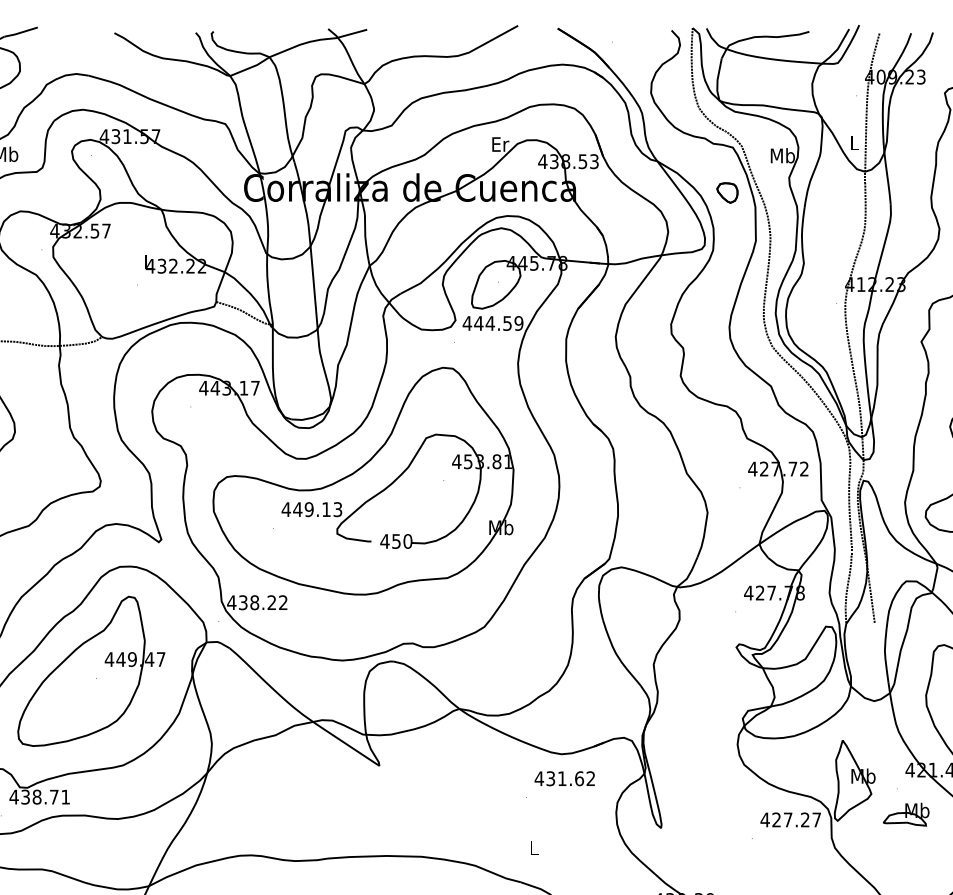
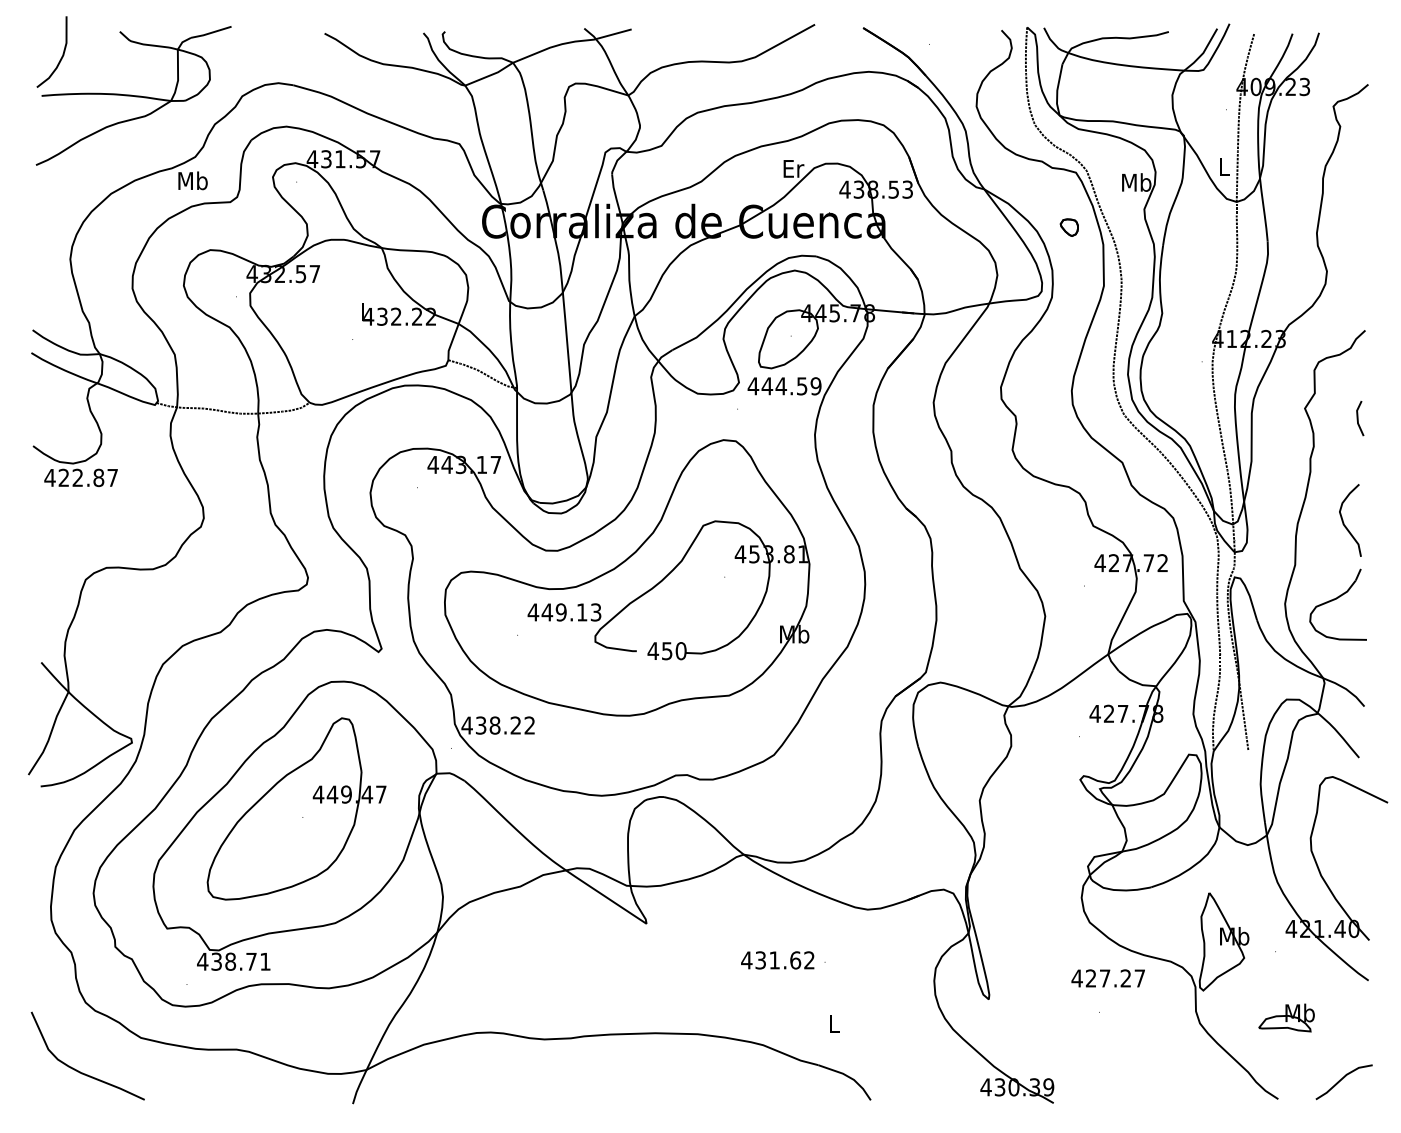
part: (727, 192) -> (1069, 227), size x0.7
text: (564, 778) -> (777, 960), moved
part: (906, 814) -> (1286, 1017), moved
text: (790, 819) -> (1107, 978), moved

